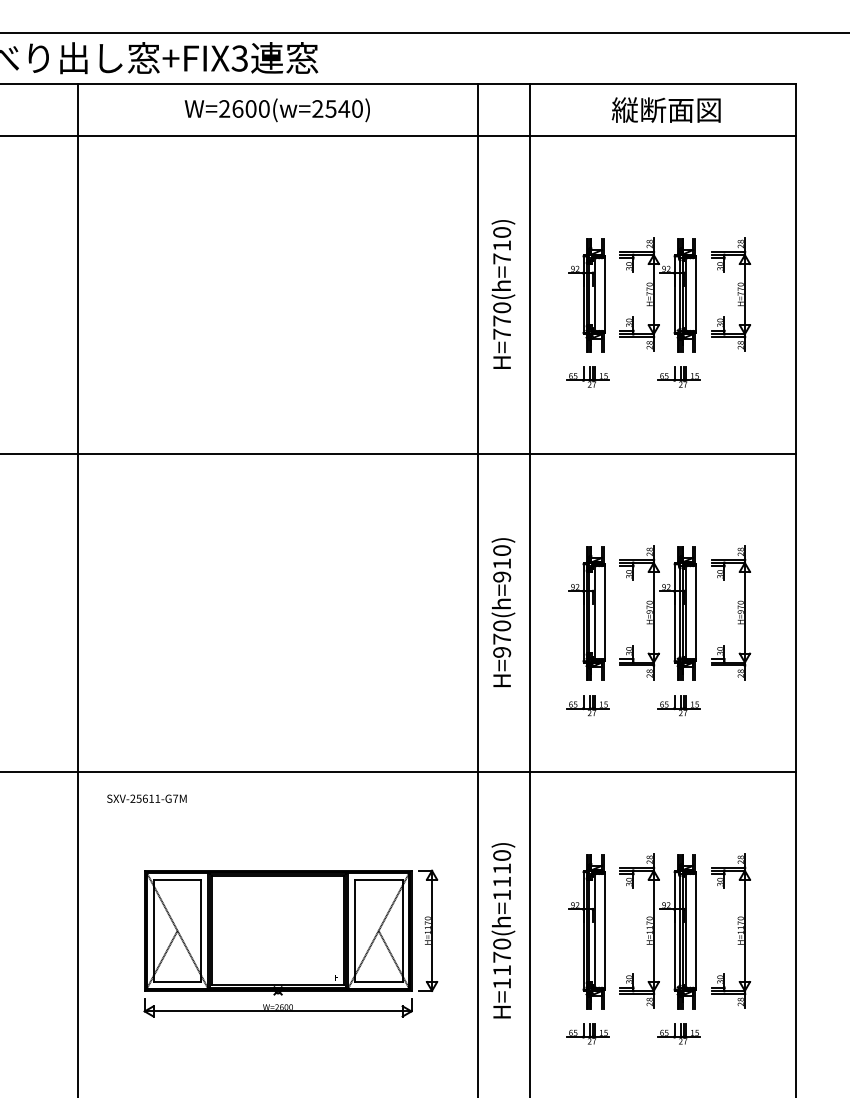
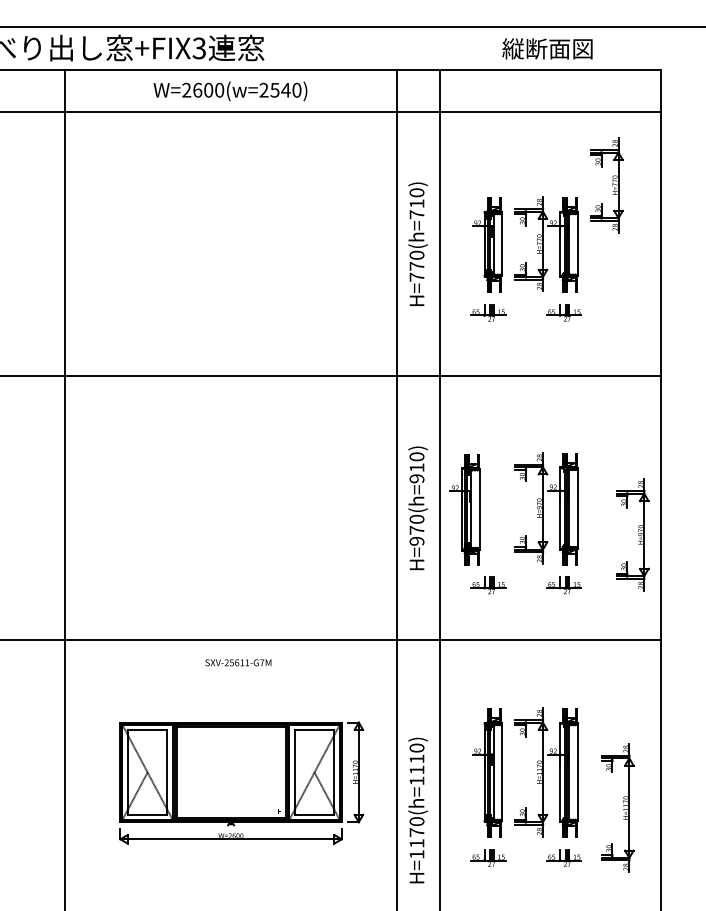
text: (665, 109) -> (546, 48), moved
part: (731, 294) -> (607, 185), moved
part: (731, 612) -> (633, 534), moved
part: (586, 613) -> (464, 509), moved
text: (146, 798) -> (238, 662), moved
text: (503, 930) -> (418, 810), moved
part: (737, 932) -> (623, 809), moved

